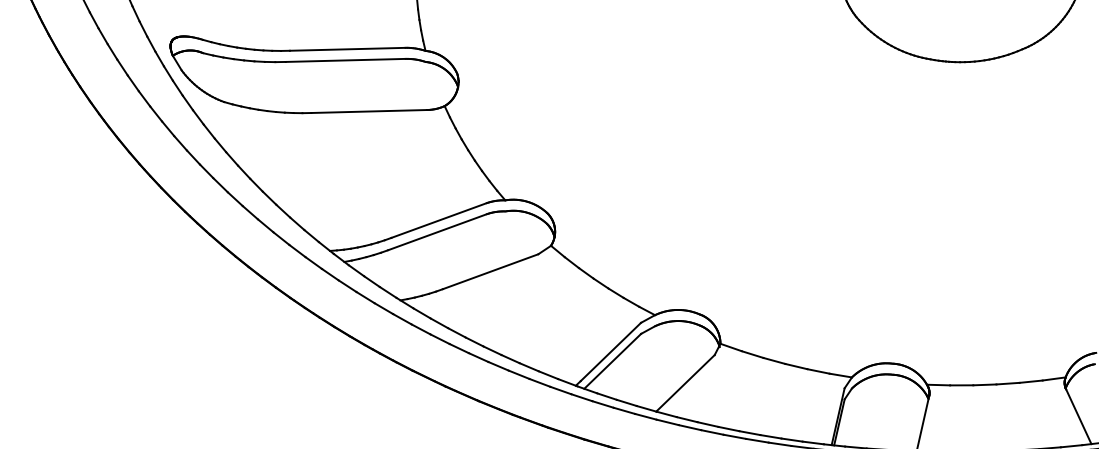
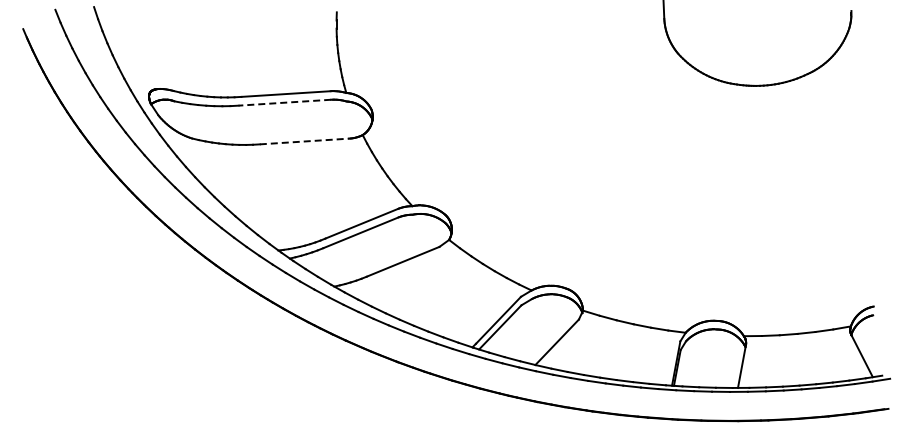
line: (345, 60) -> (284, 102), solid -> dashed
line: (369, 111) -> (304, 141), solid -> dashed

